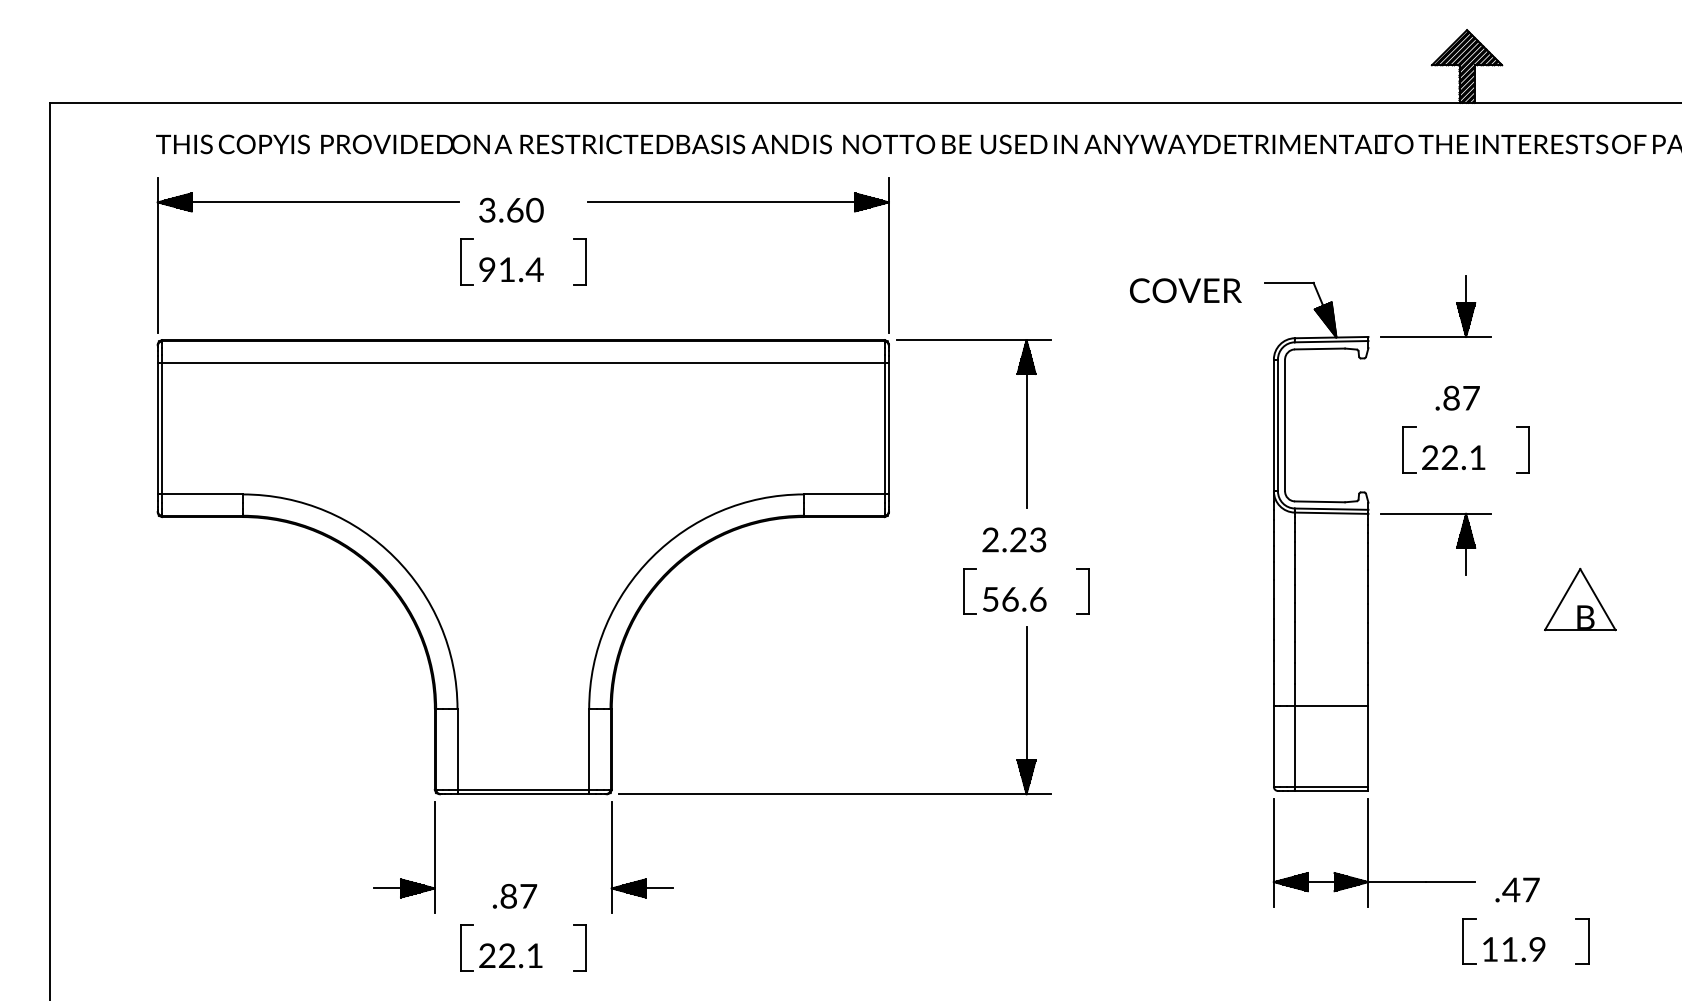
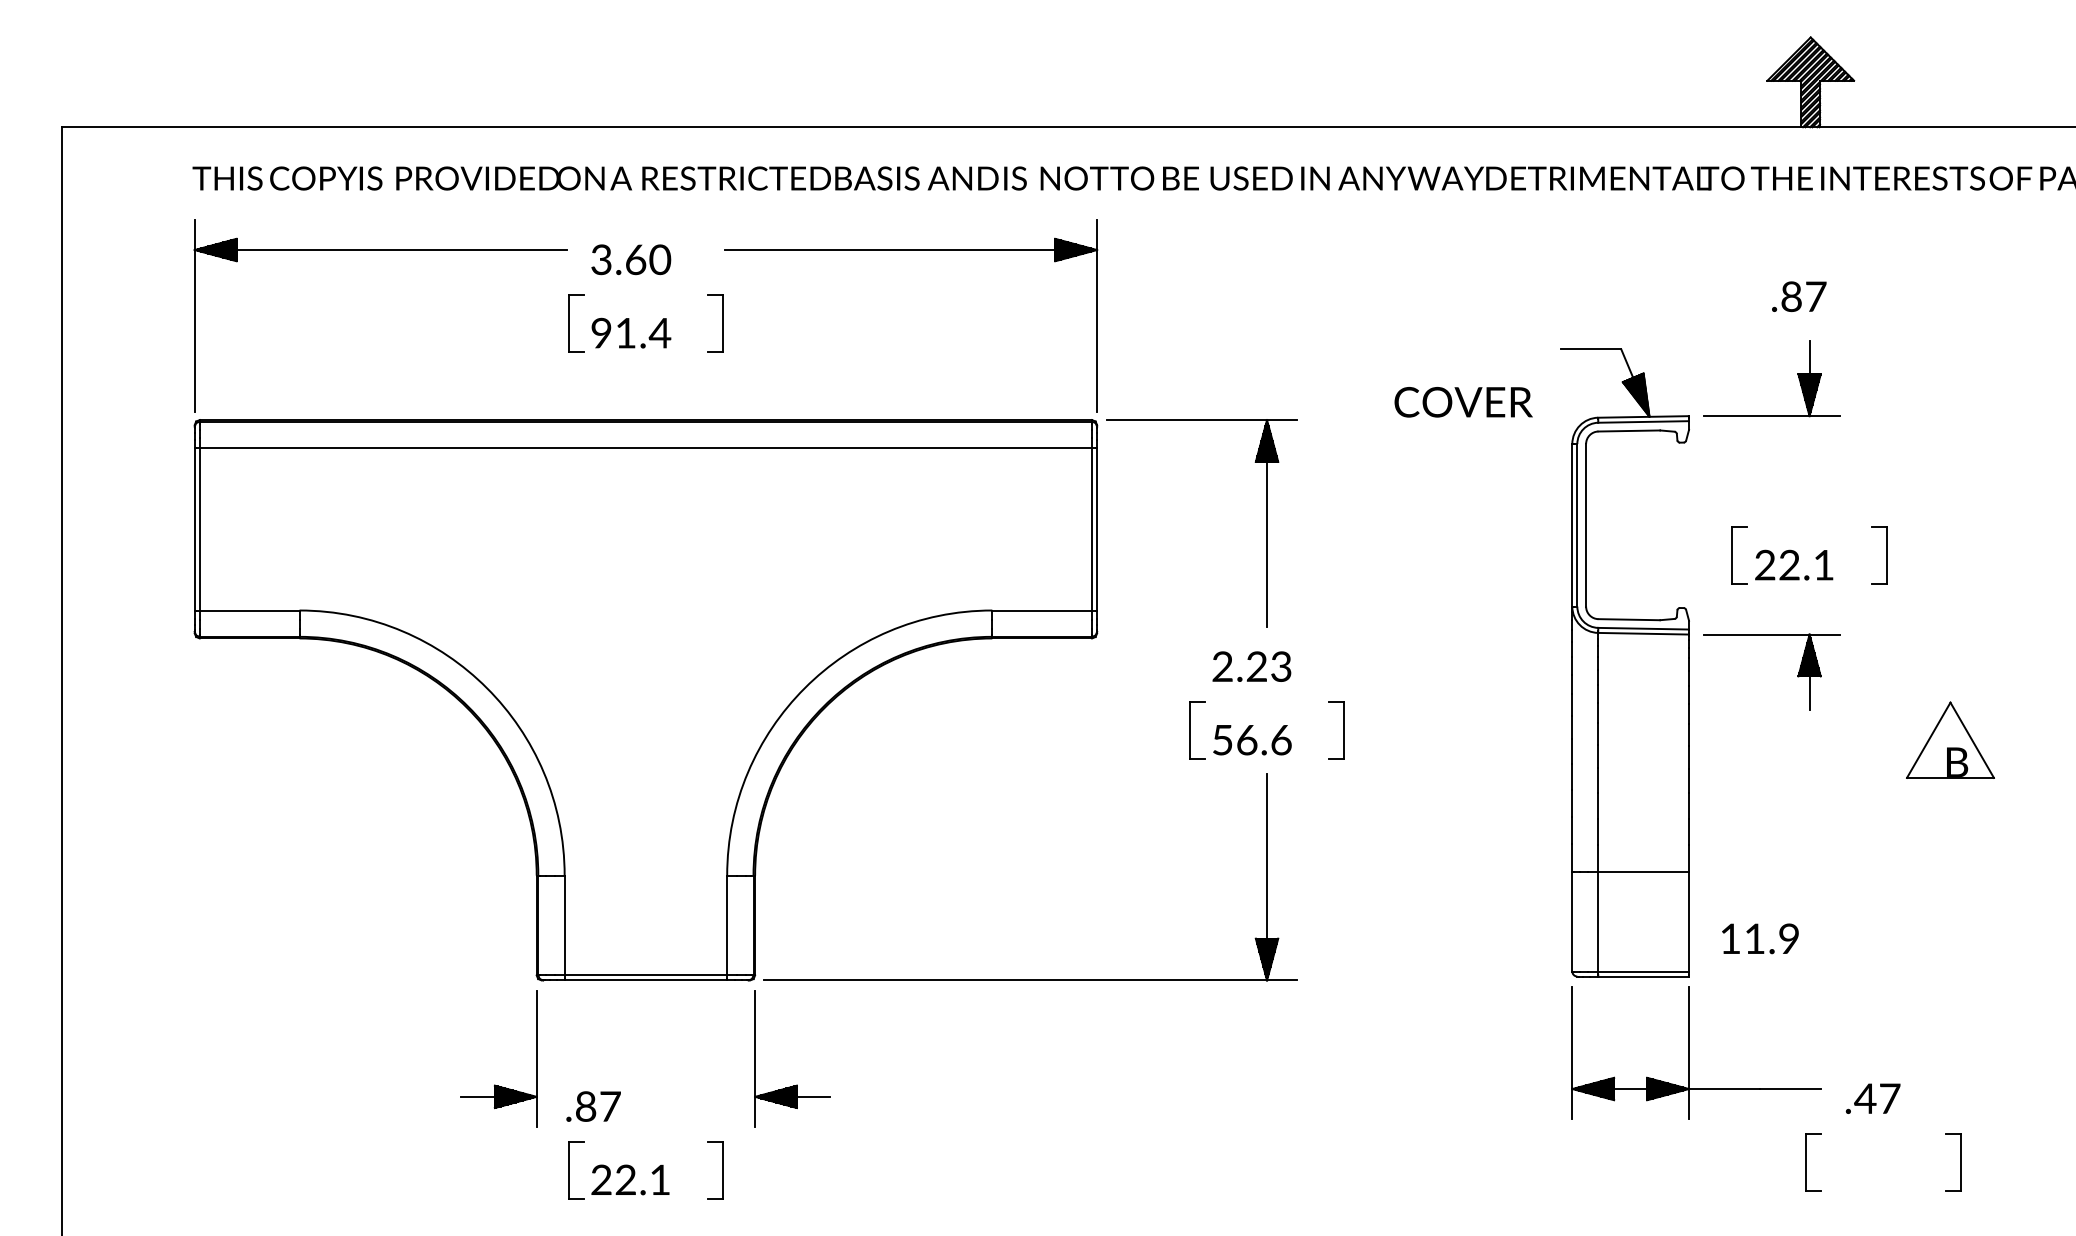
text: (1185, 290) -> (1463, 401), moved
text: (1457, 397) -> (1798, 295), moved
text: (514, 896) -> (593, 1106), moved
text: (1514, 949) -> (1760, 938), moved

